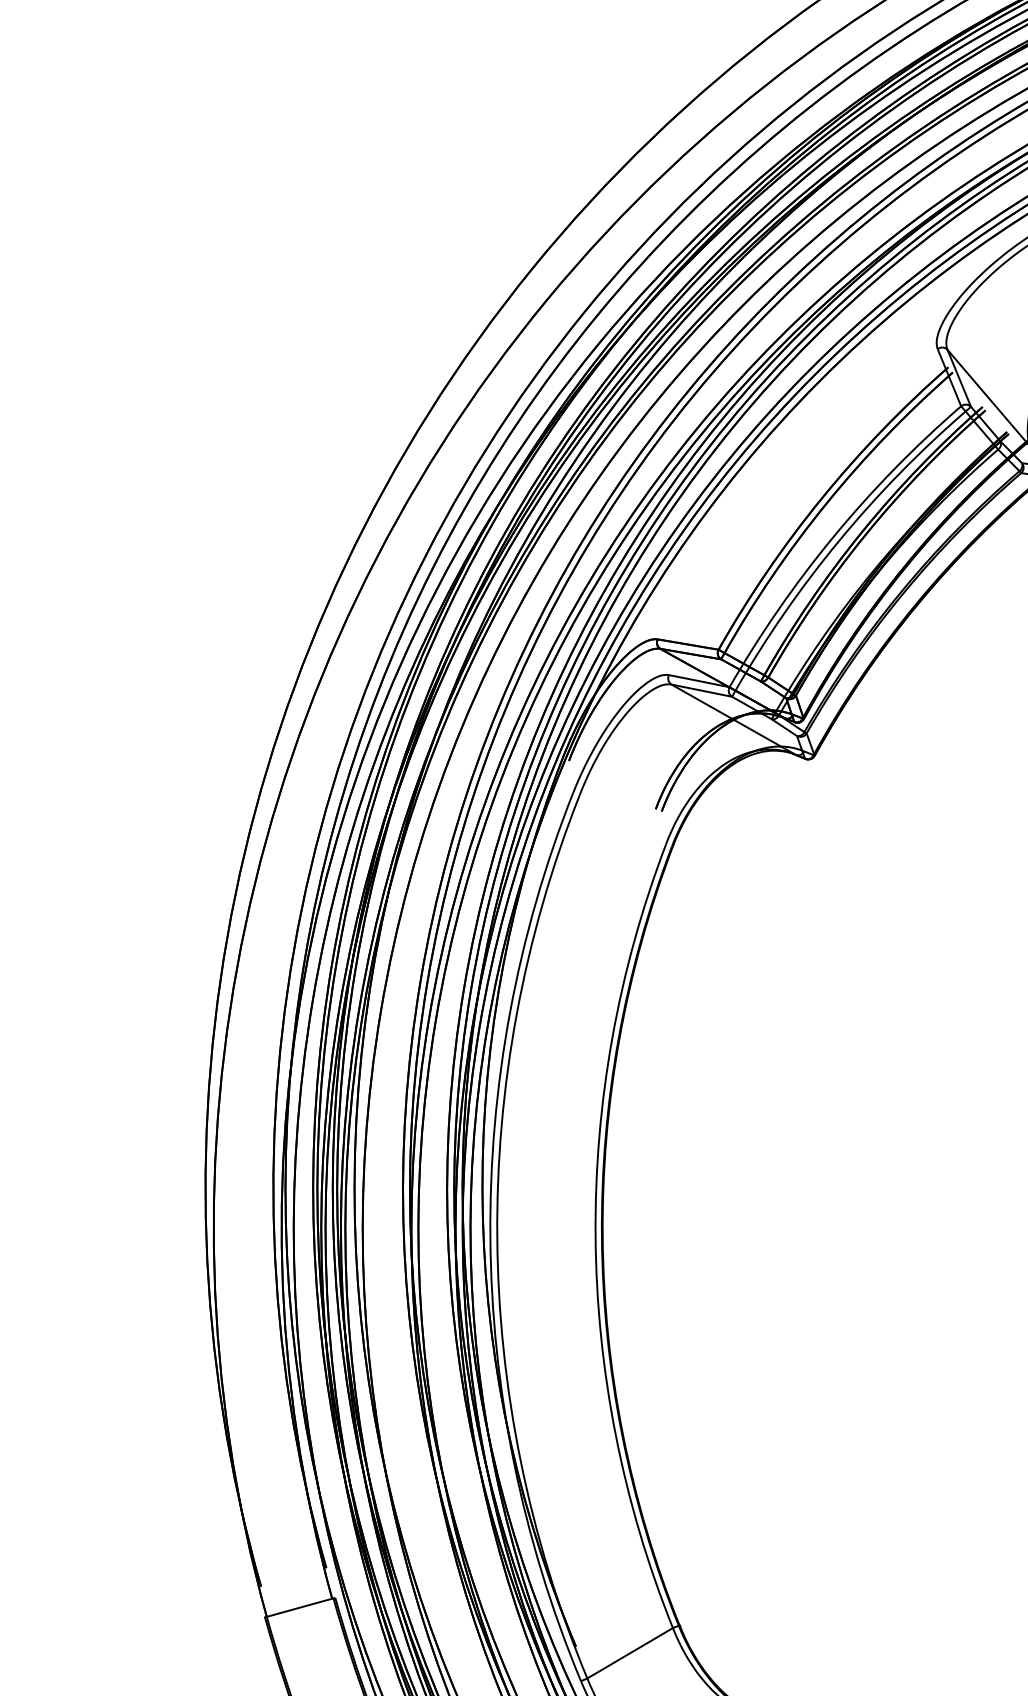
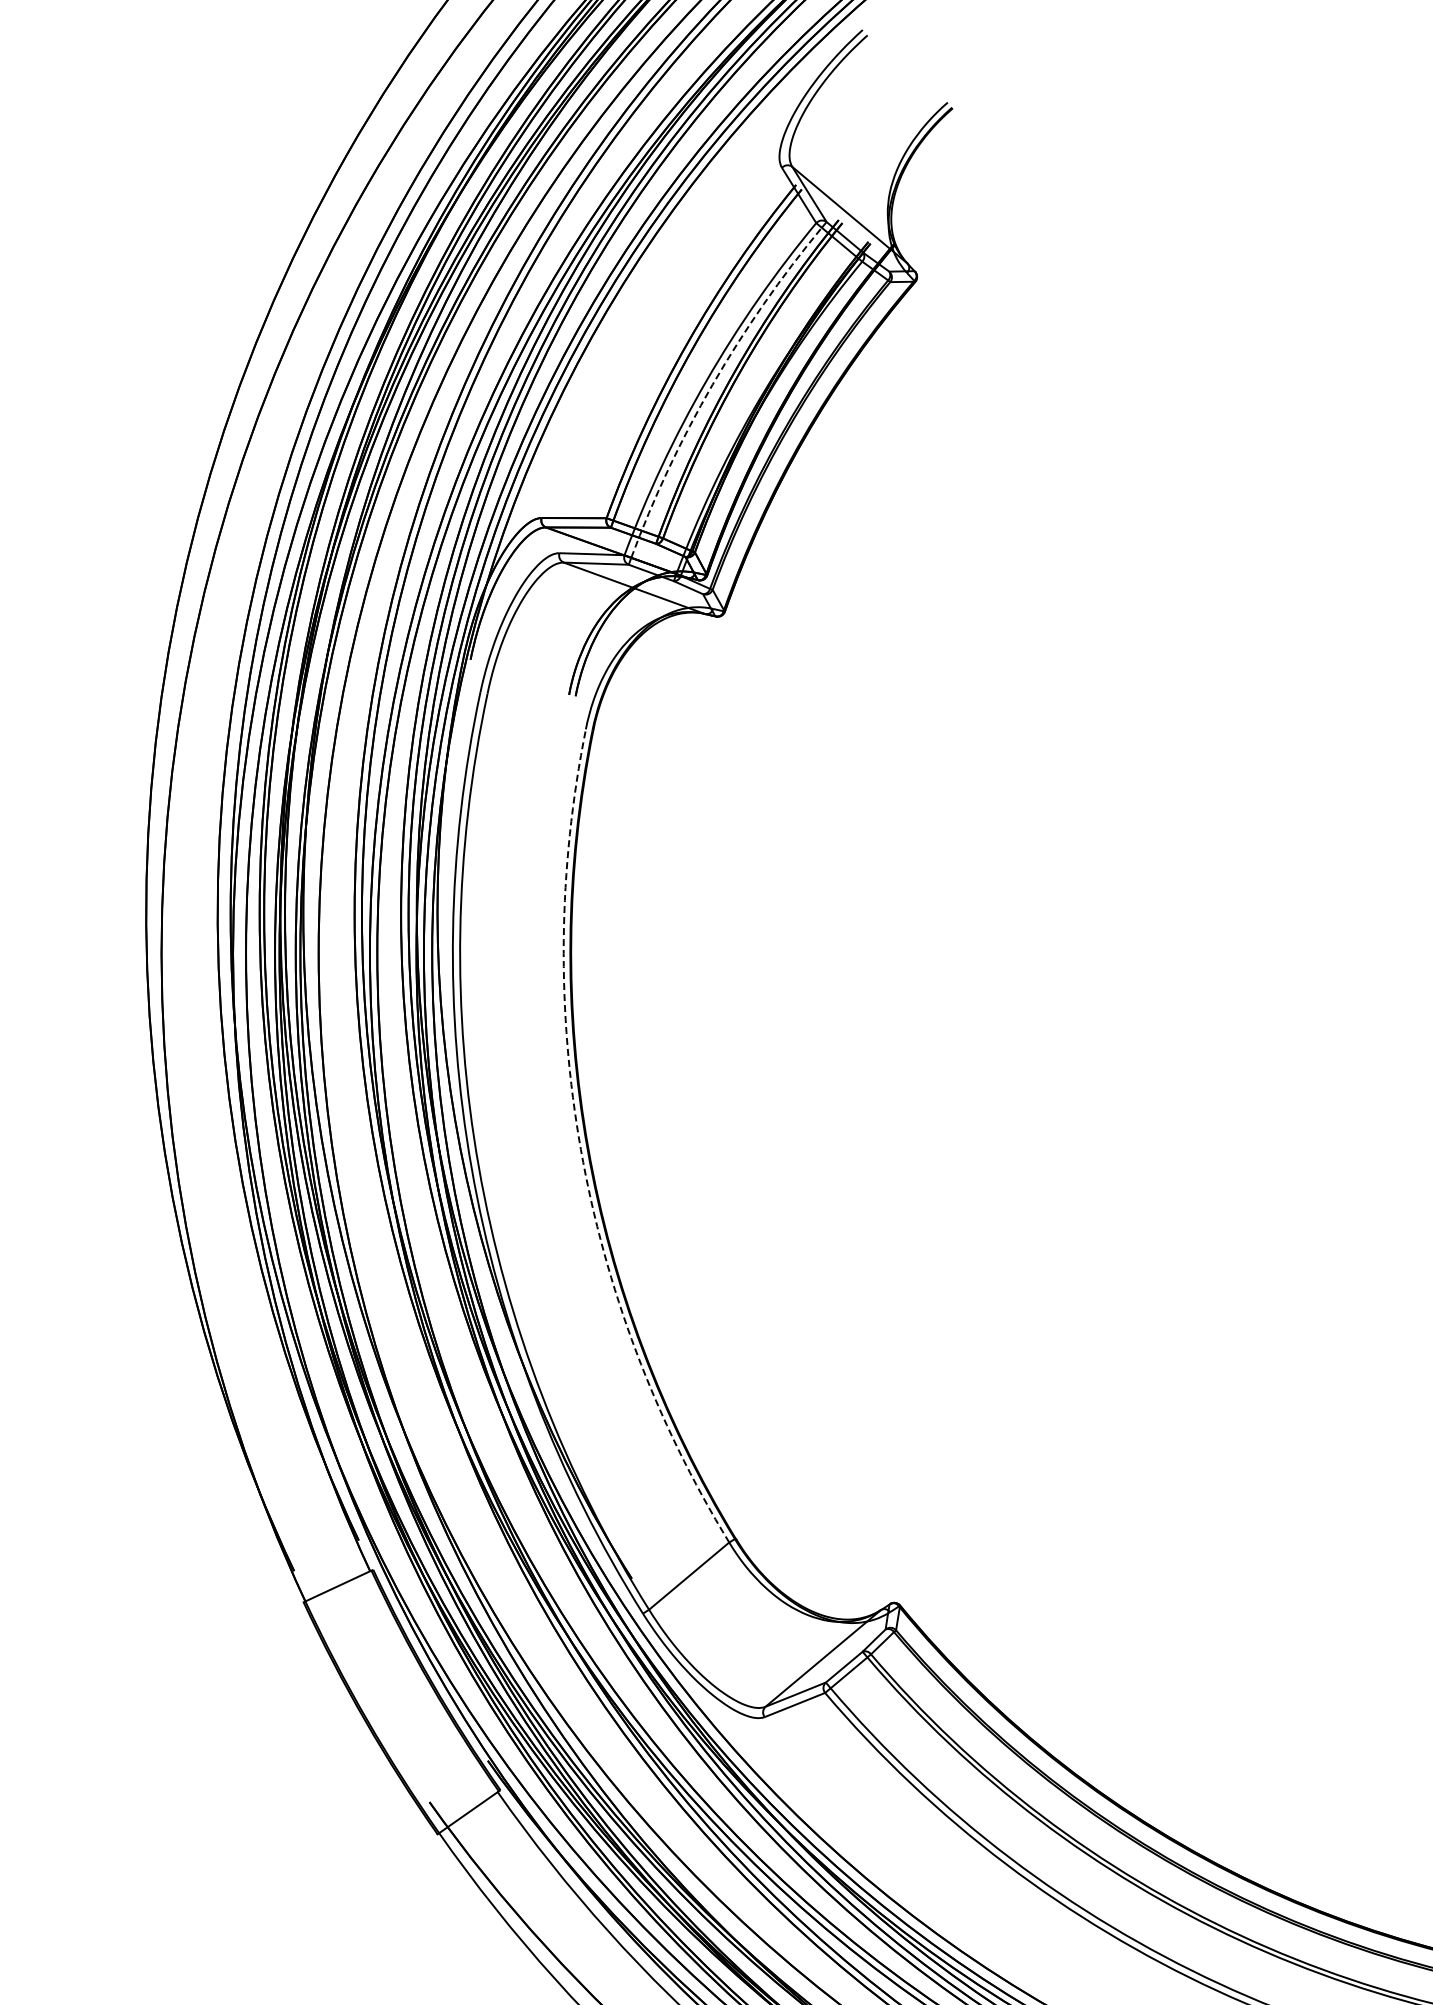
arc: (838, 541) -> (712, 384), solid -> dashed
arc: (595, 1236) -> (580, 1149), solid -> dashed

